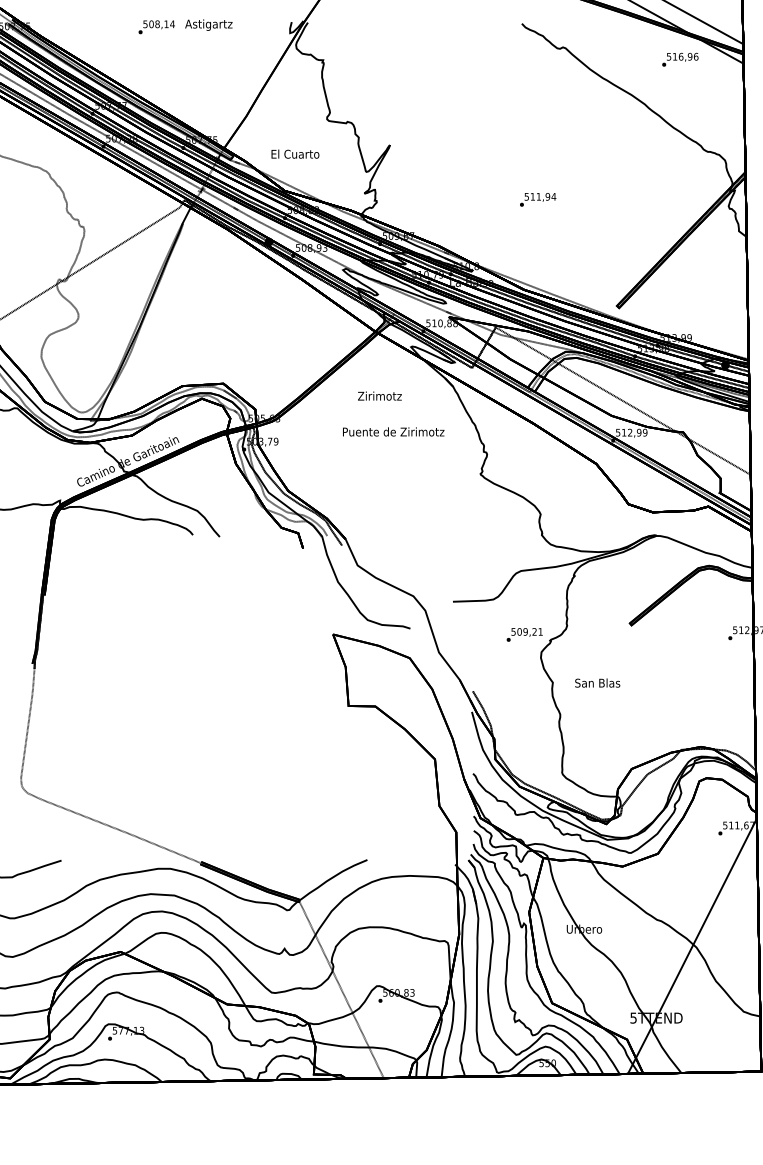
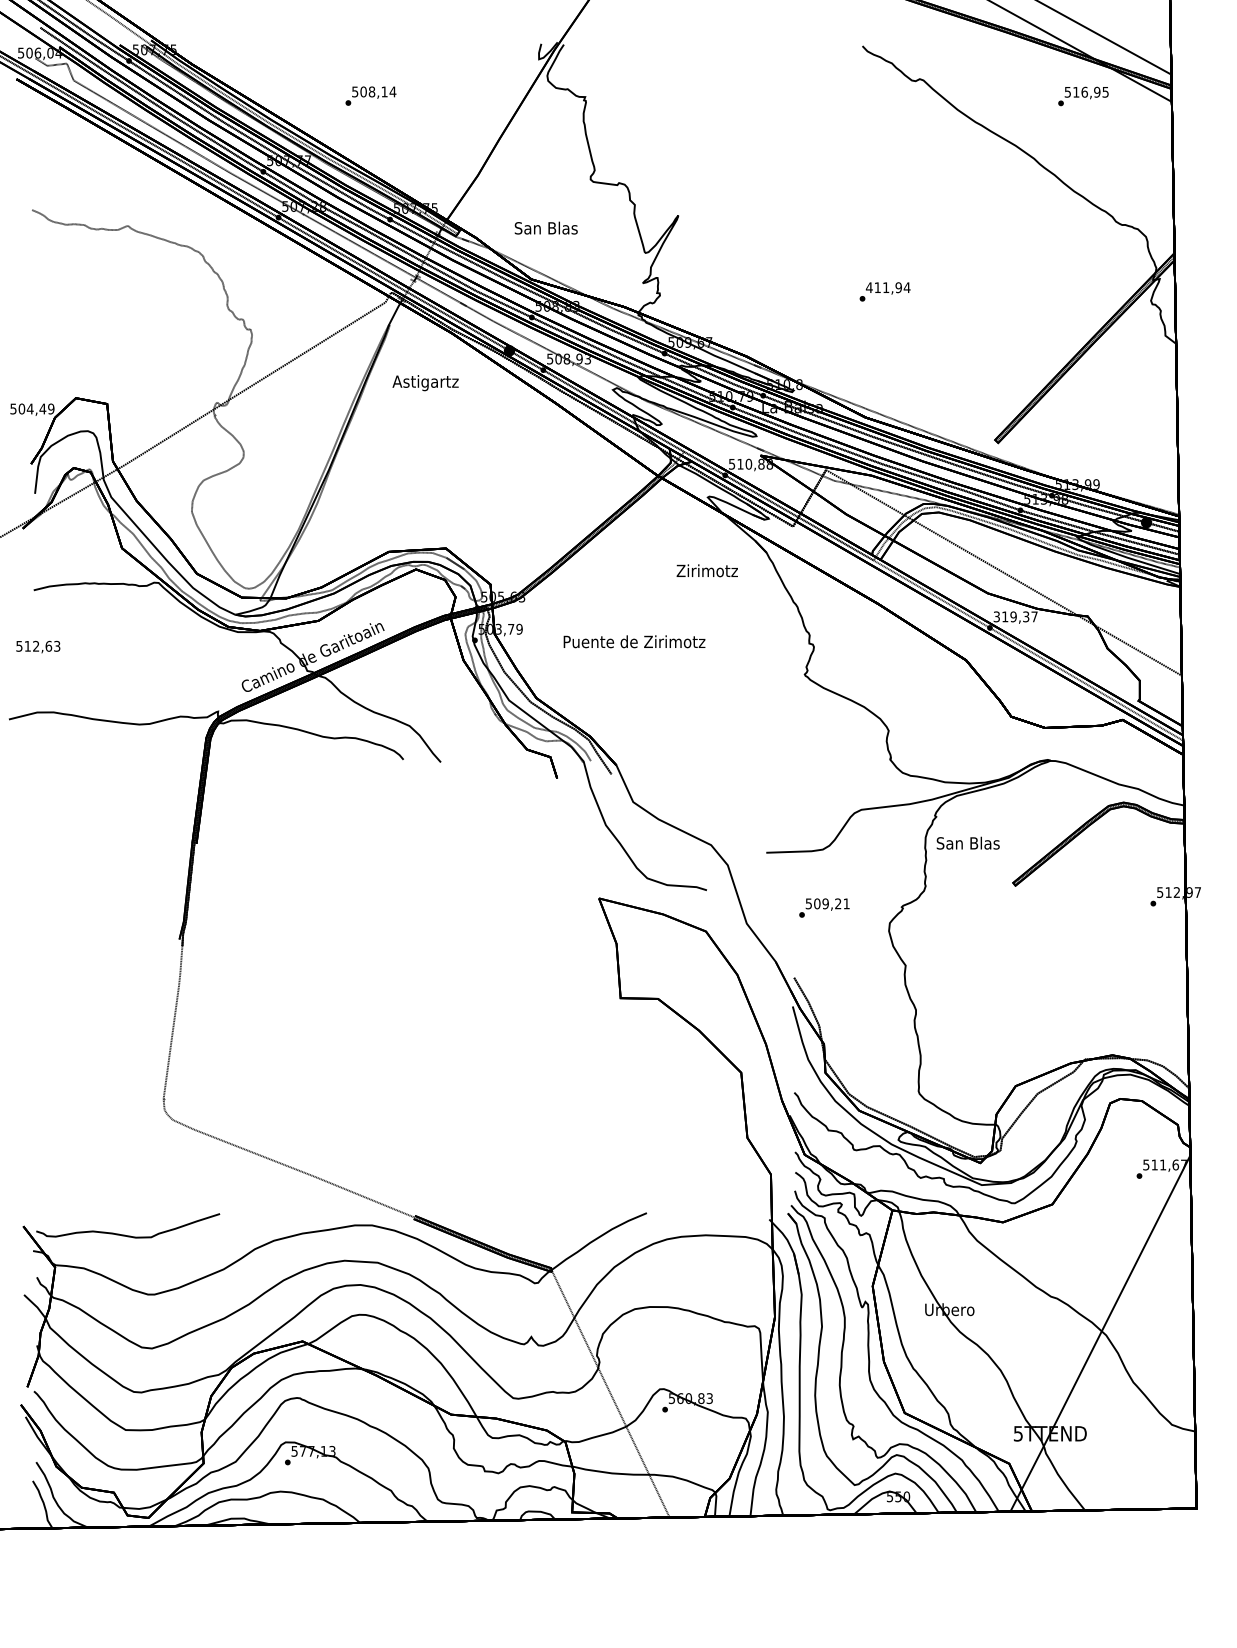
text: (208, 25) -> (425, 383), moved
text: (156, 26) -> (370, 95), moved
text: (696, 56) -> (1105, 91), 516,96 -> 516,95
text: (295, 153) -> (546, 227), El Cuarto -> San Blas
text: (526, 196) -> (868, 287), 511,94 -> 411,94
text: (379, 395) -> (706, 570), moved
text: (393, 431) -> (634, 641), moved
text: (631, 432) -> (1015, 616), 512,99 -> 319,37
text: (524, 634) -> (824, 907), moved
text: (597, 682) -> (967, 842), moved

